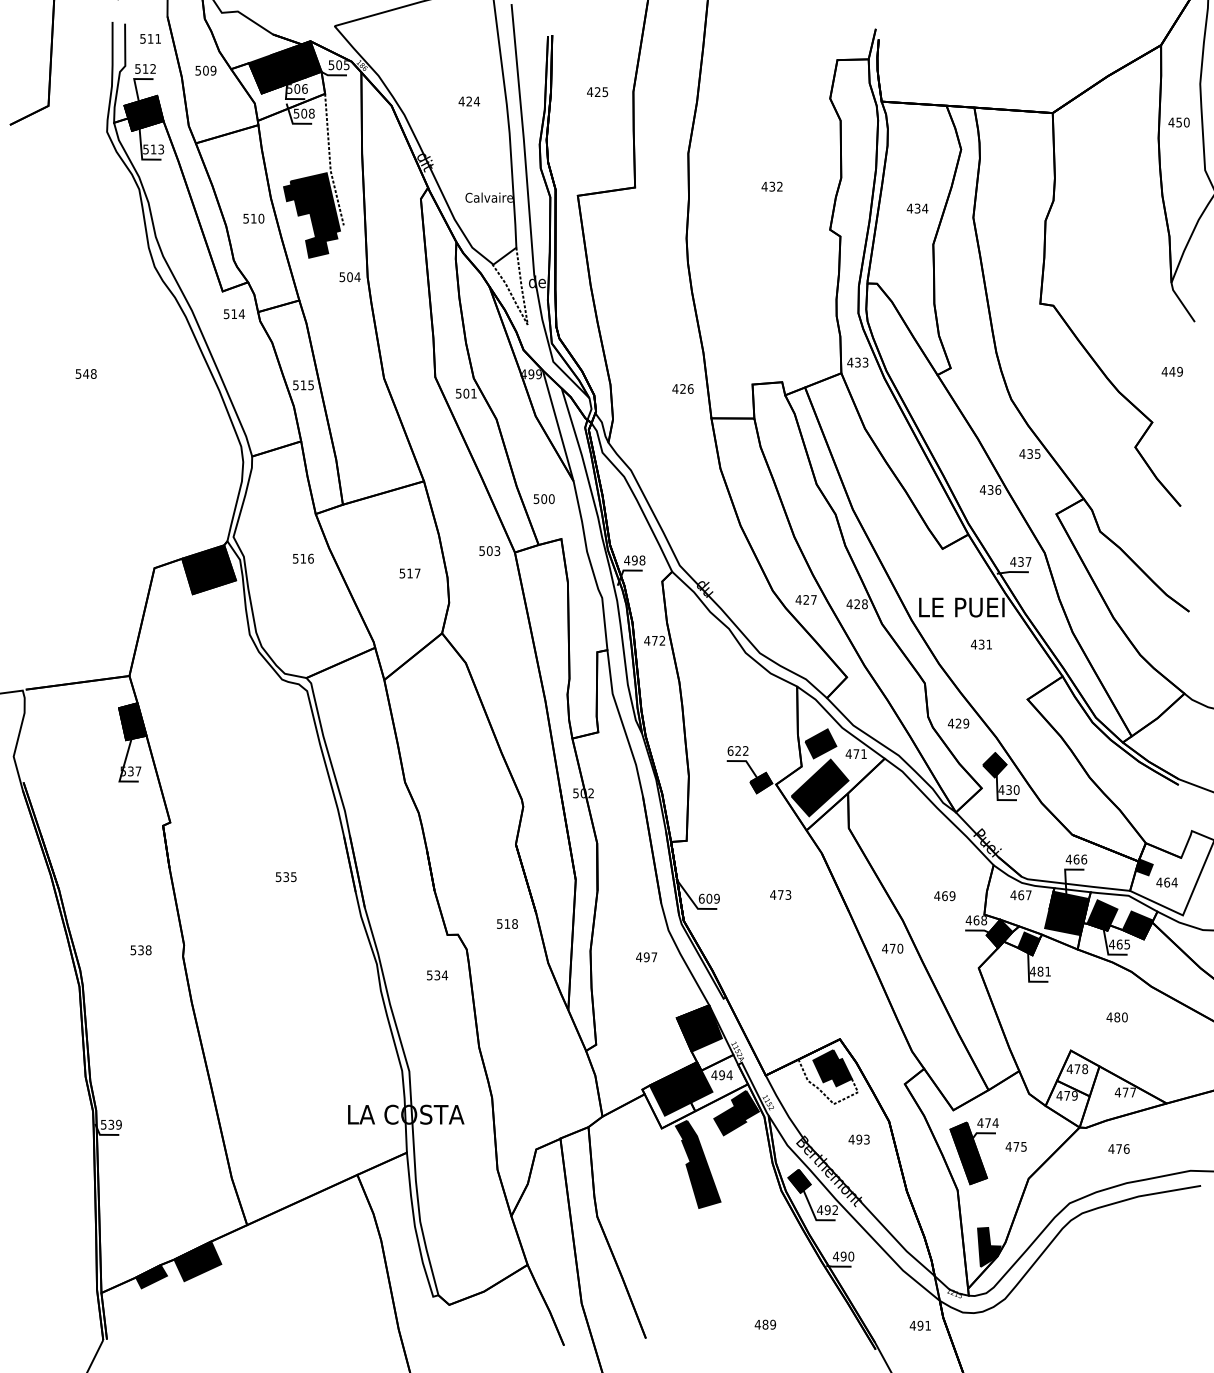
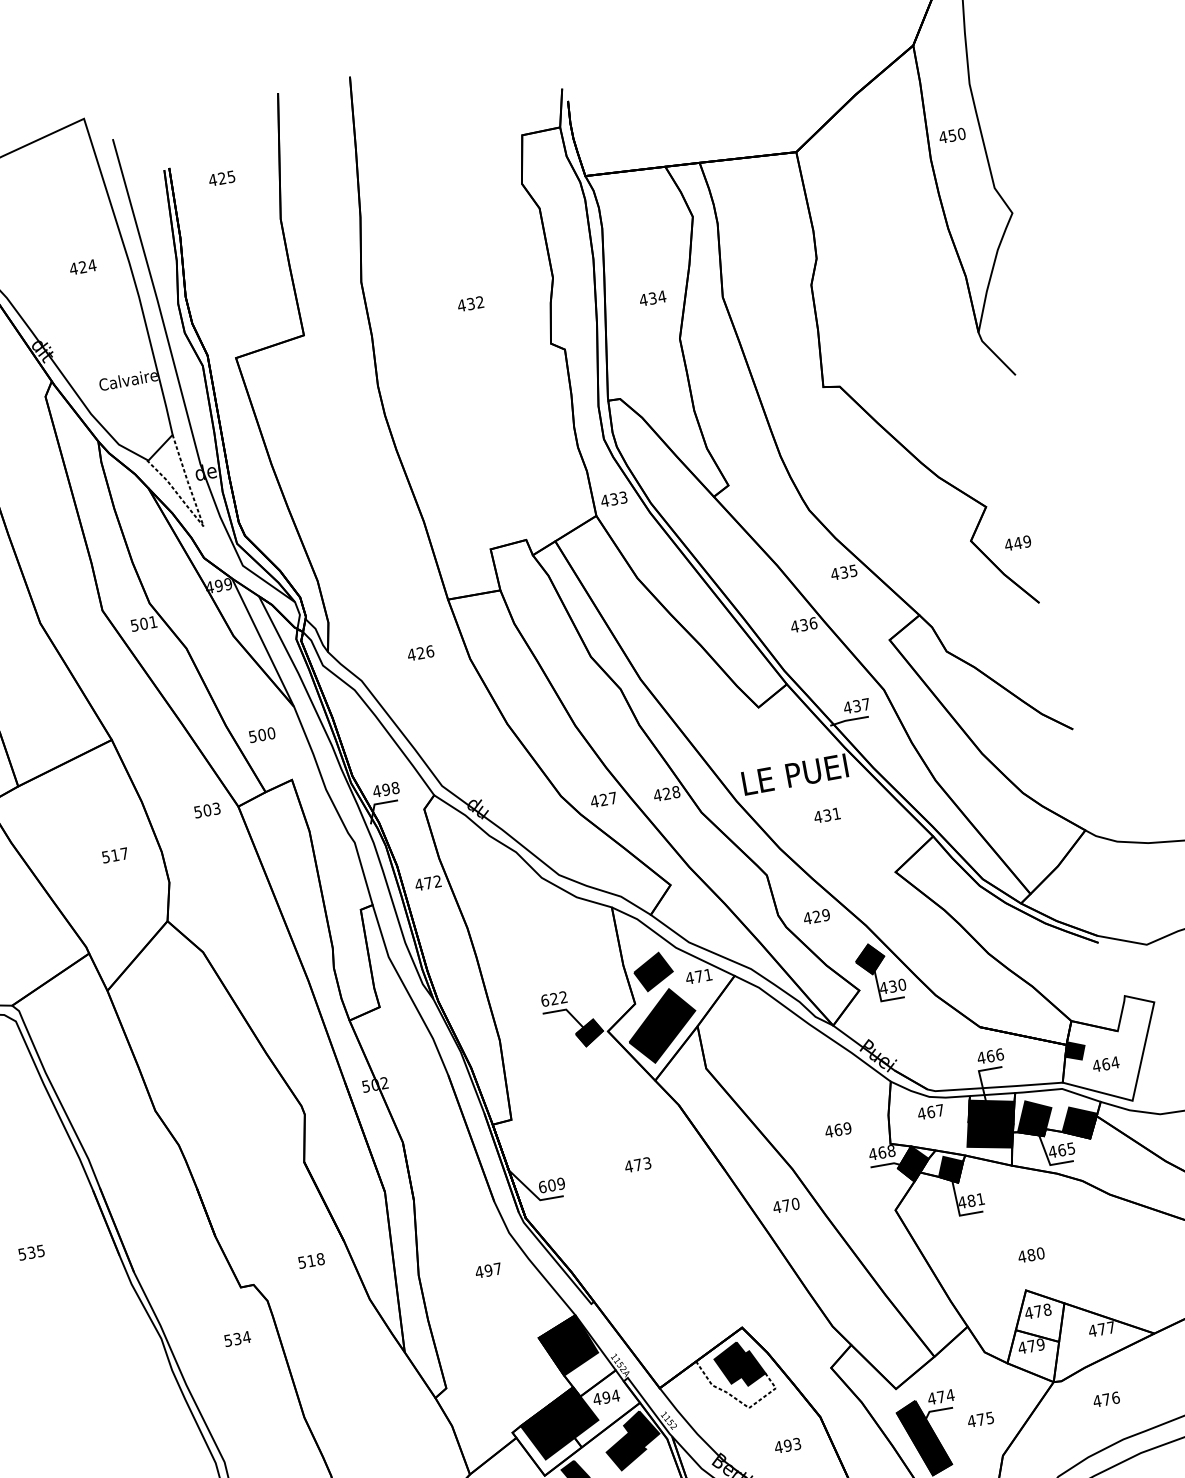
text: (597, 92) -> (221, 179), moved
text: (1171, 371) -> (1016, 543), moved
text: (682, 388) -> (420, 652), moved
text: (1116, 1017) -> (1030, 1255), moved

